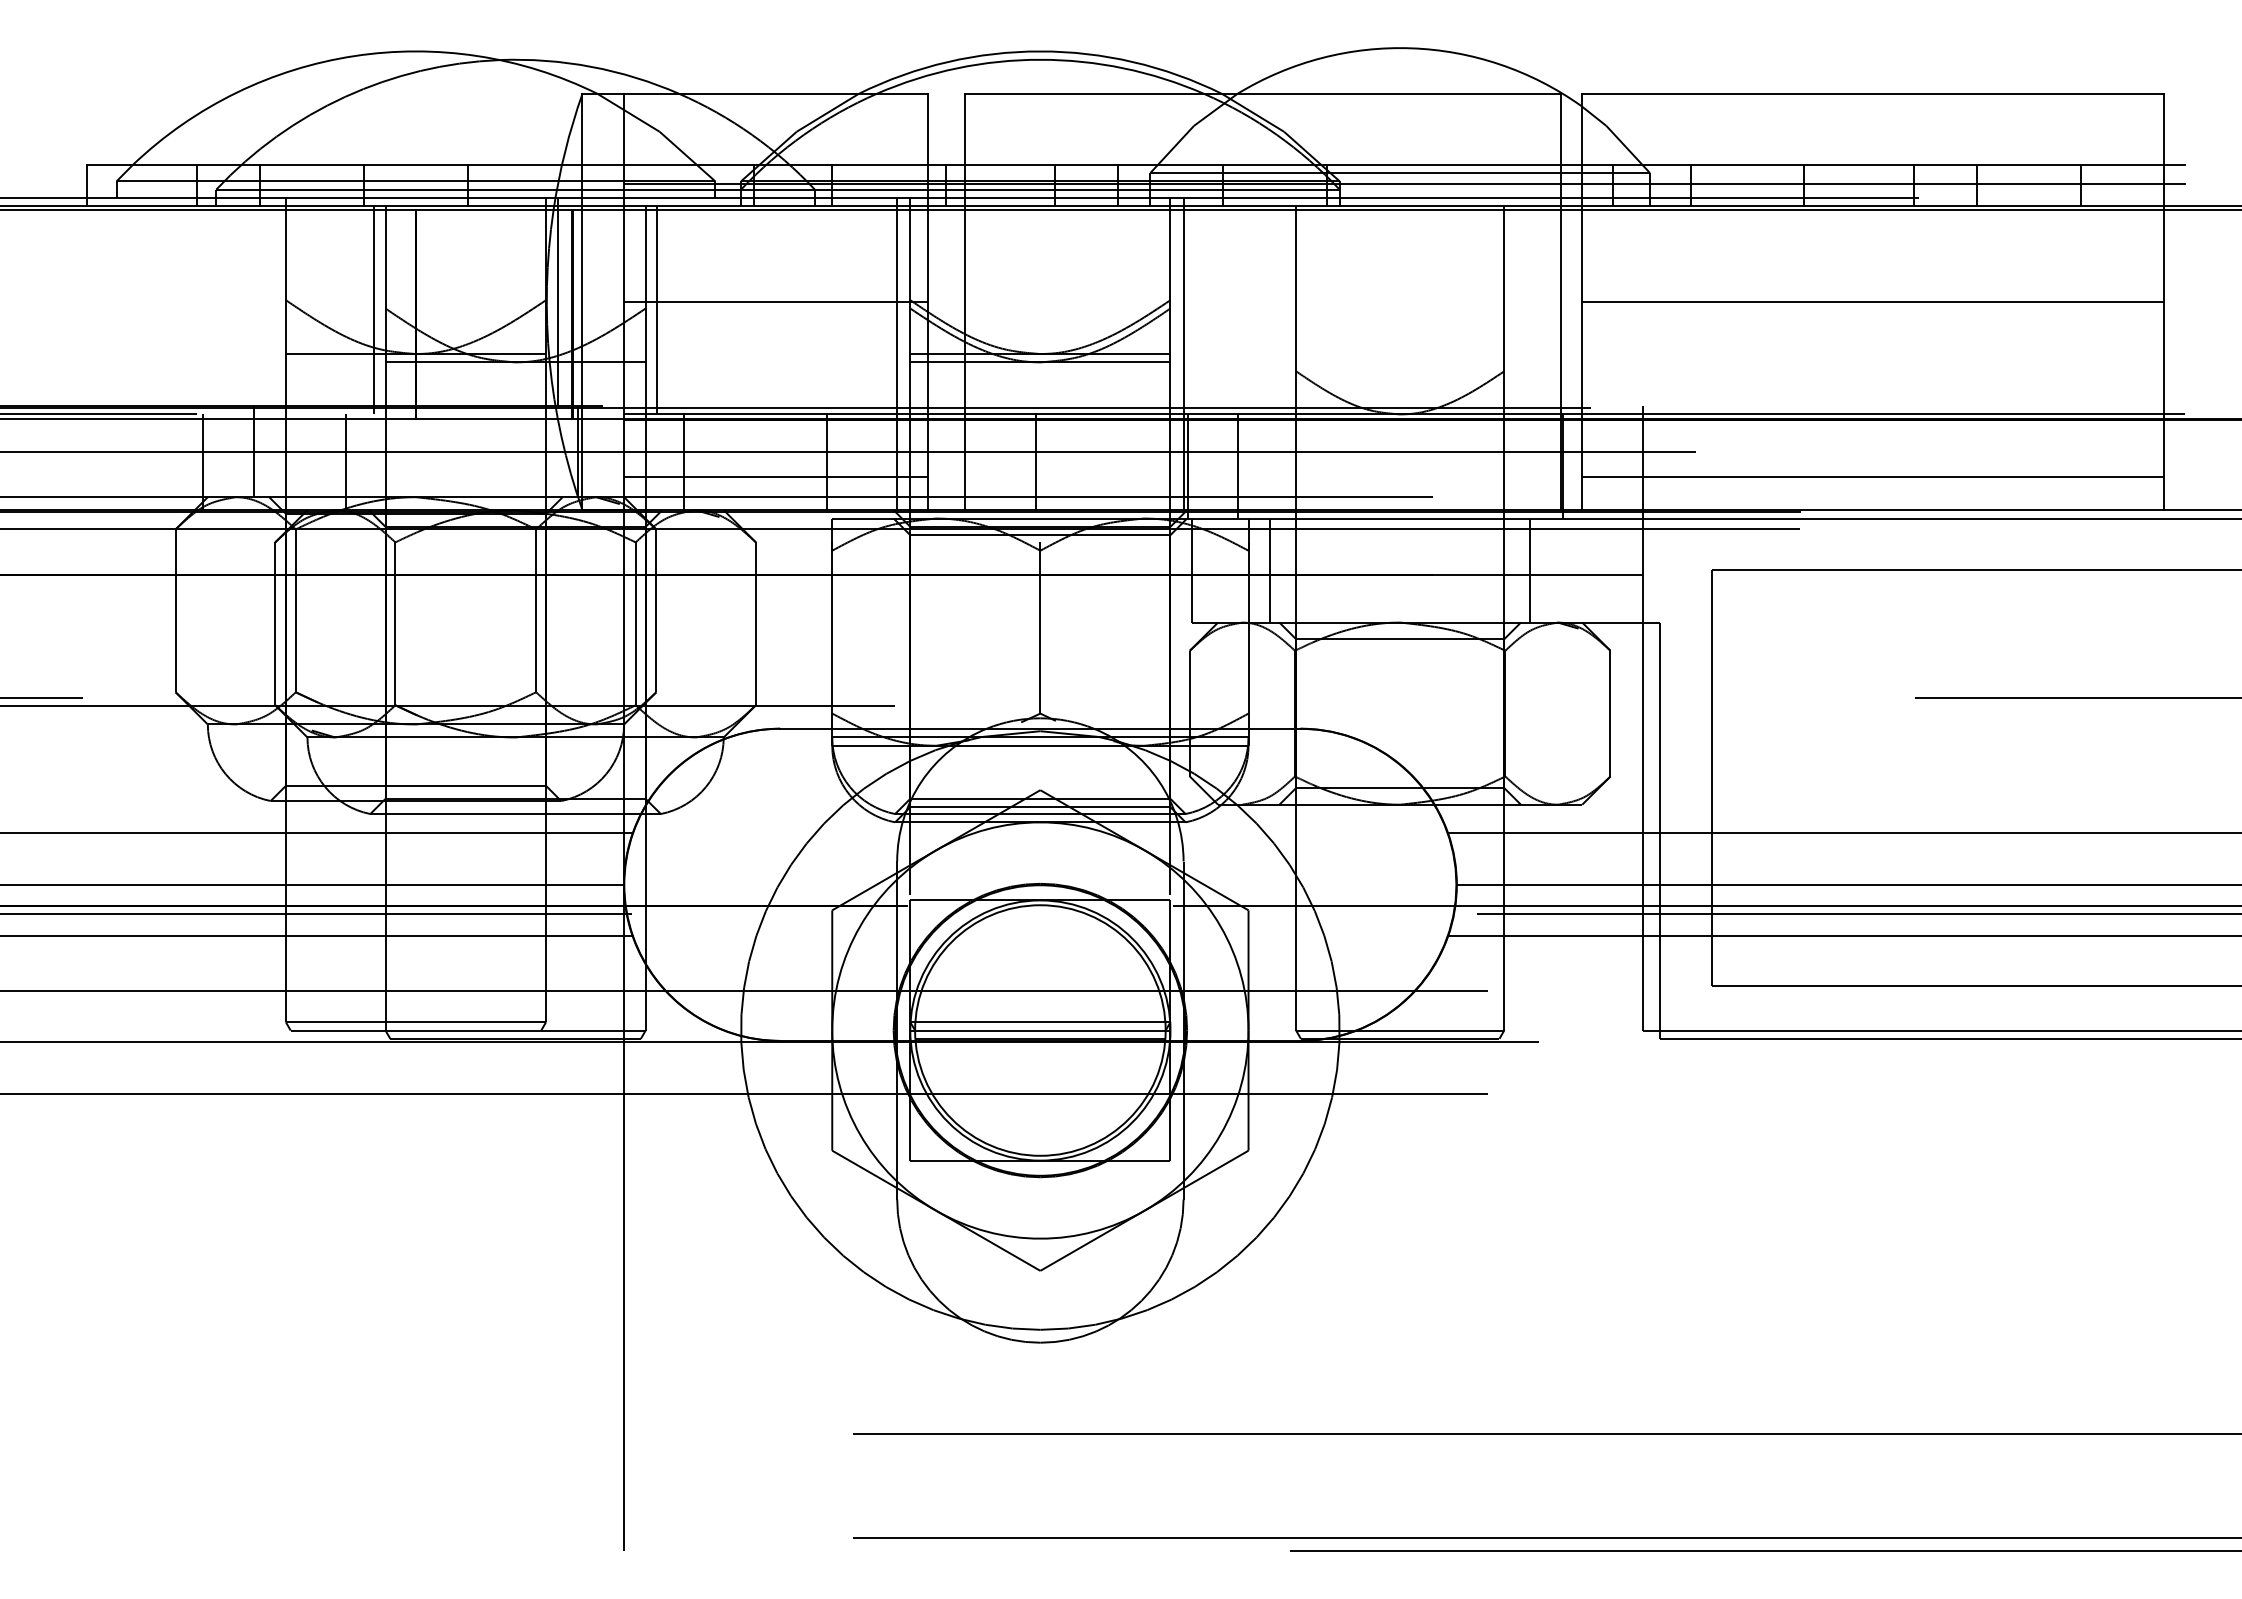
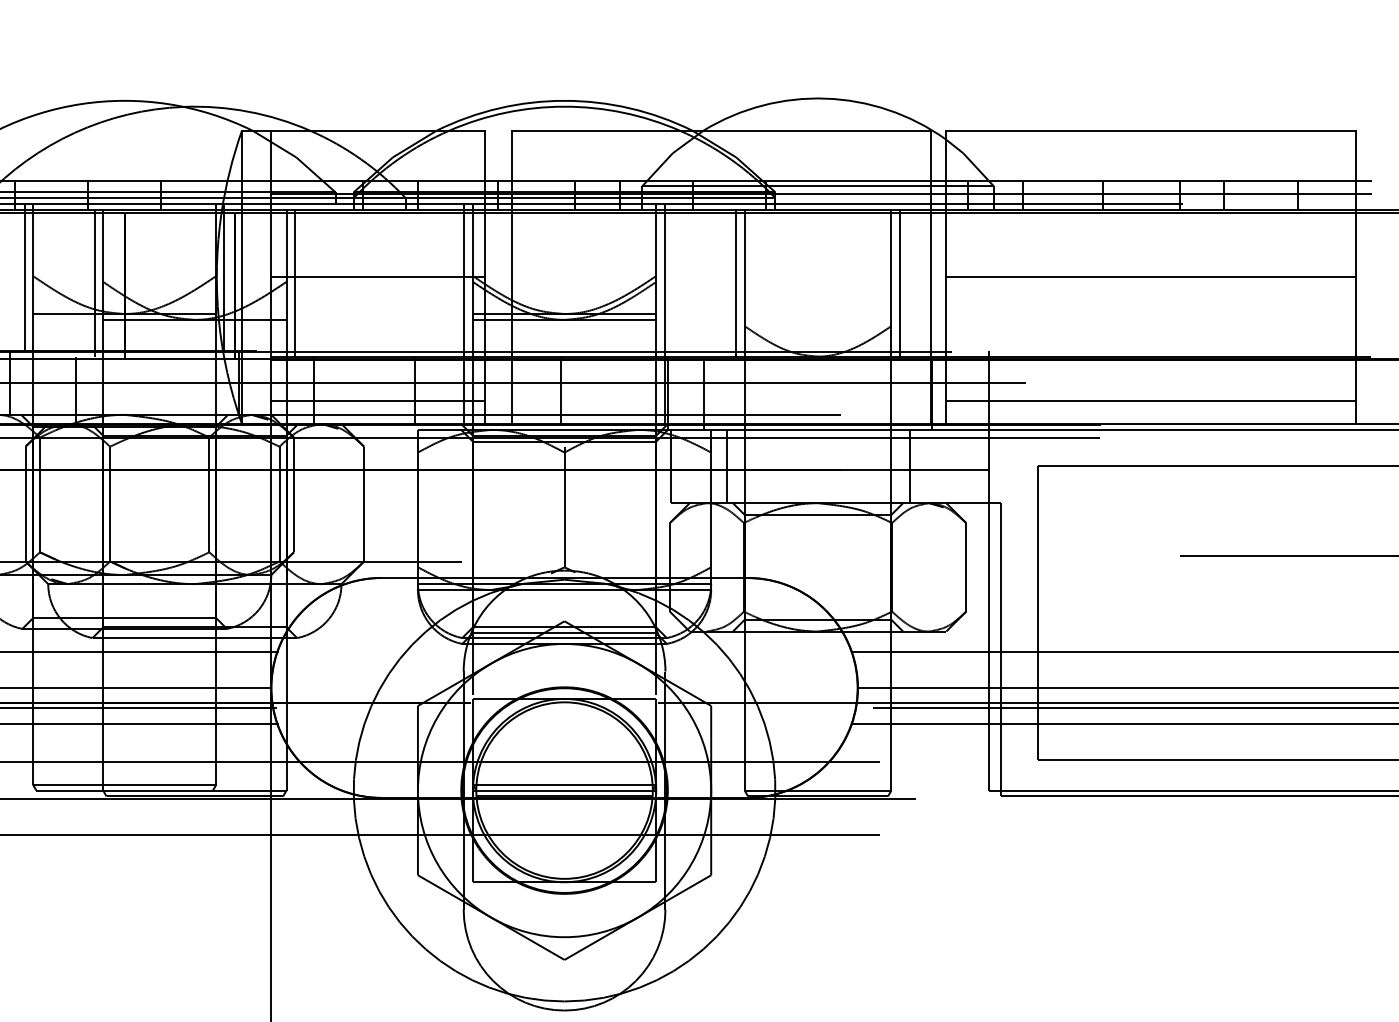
line: (274, 301) -> (25, 277), added
line: (1283, 310) -> (735, 283), added
line: (1517, 310) -> (900, 283), added

